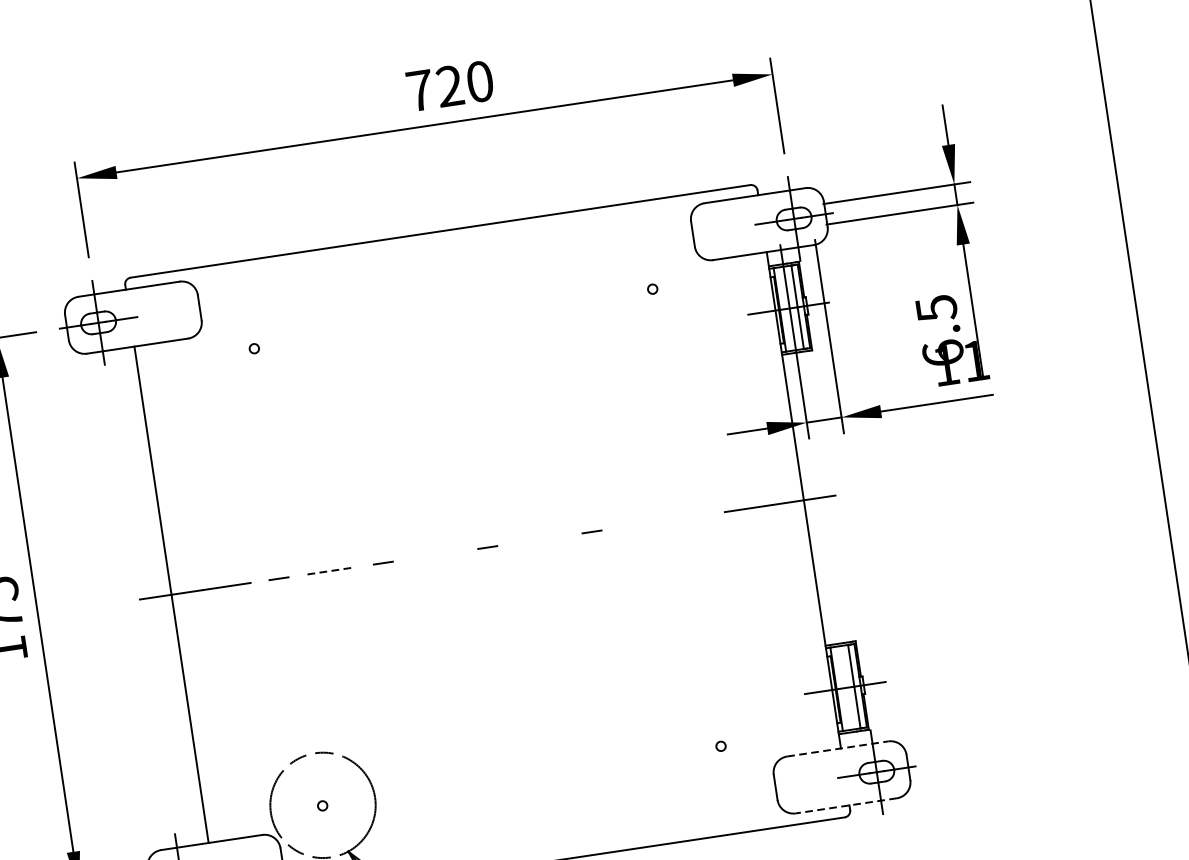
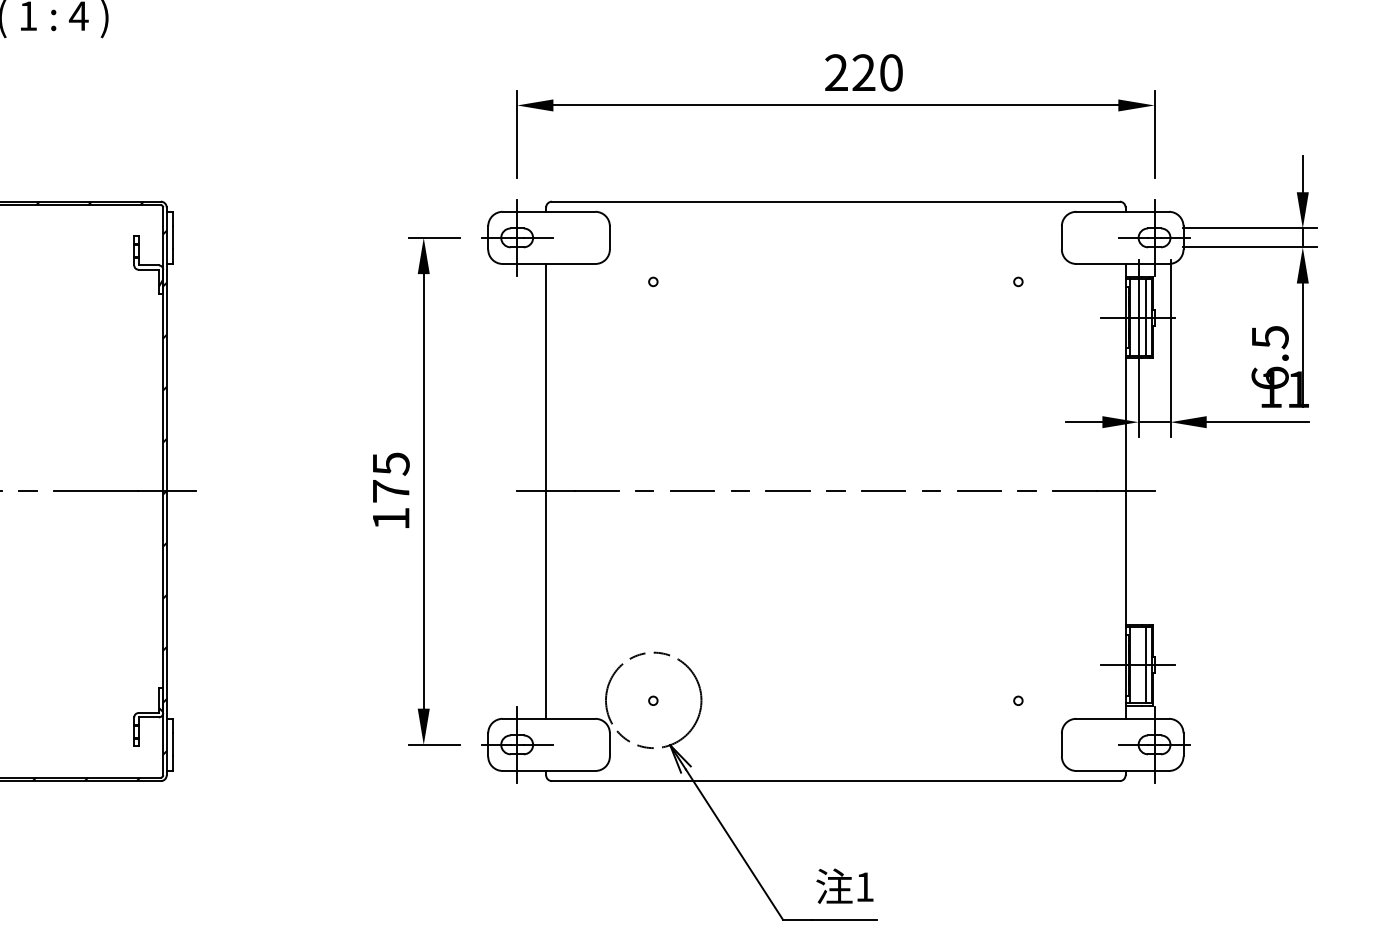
text: (420, 90) -> (836, 72), 720 -> 220
line: (695, 515) -> (1026, 490), added
line: (644, 524) -> (979, 491), added
line: (539, 539) -> (883, 491), added
line: (434, 555) -> (787, 491), added
line: (331, 571) -> (692, 491), dashed -> solid
line: (838, 748) -> (1123, 718), dashed -> solid
line: (846, 805) -> (1122, 770), dashed -> solid

